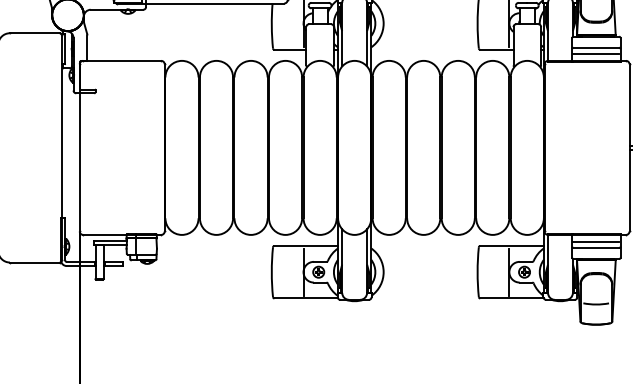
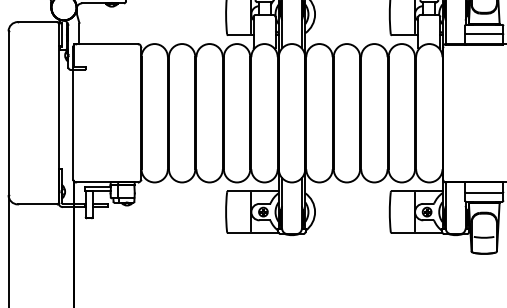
line: (596, 53) -> (484, 38), removed
line: (596, 241) -> (484, 187), removed

